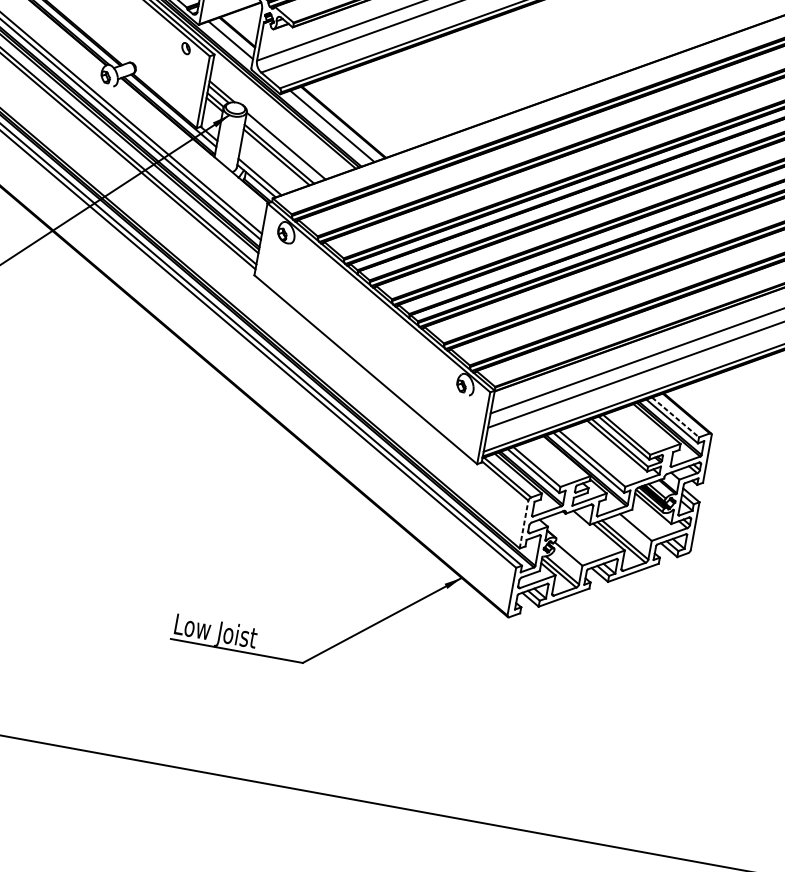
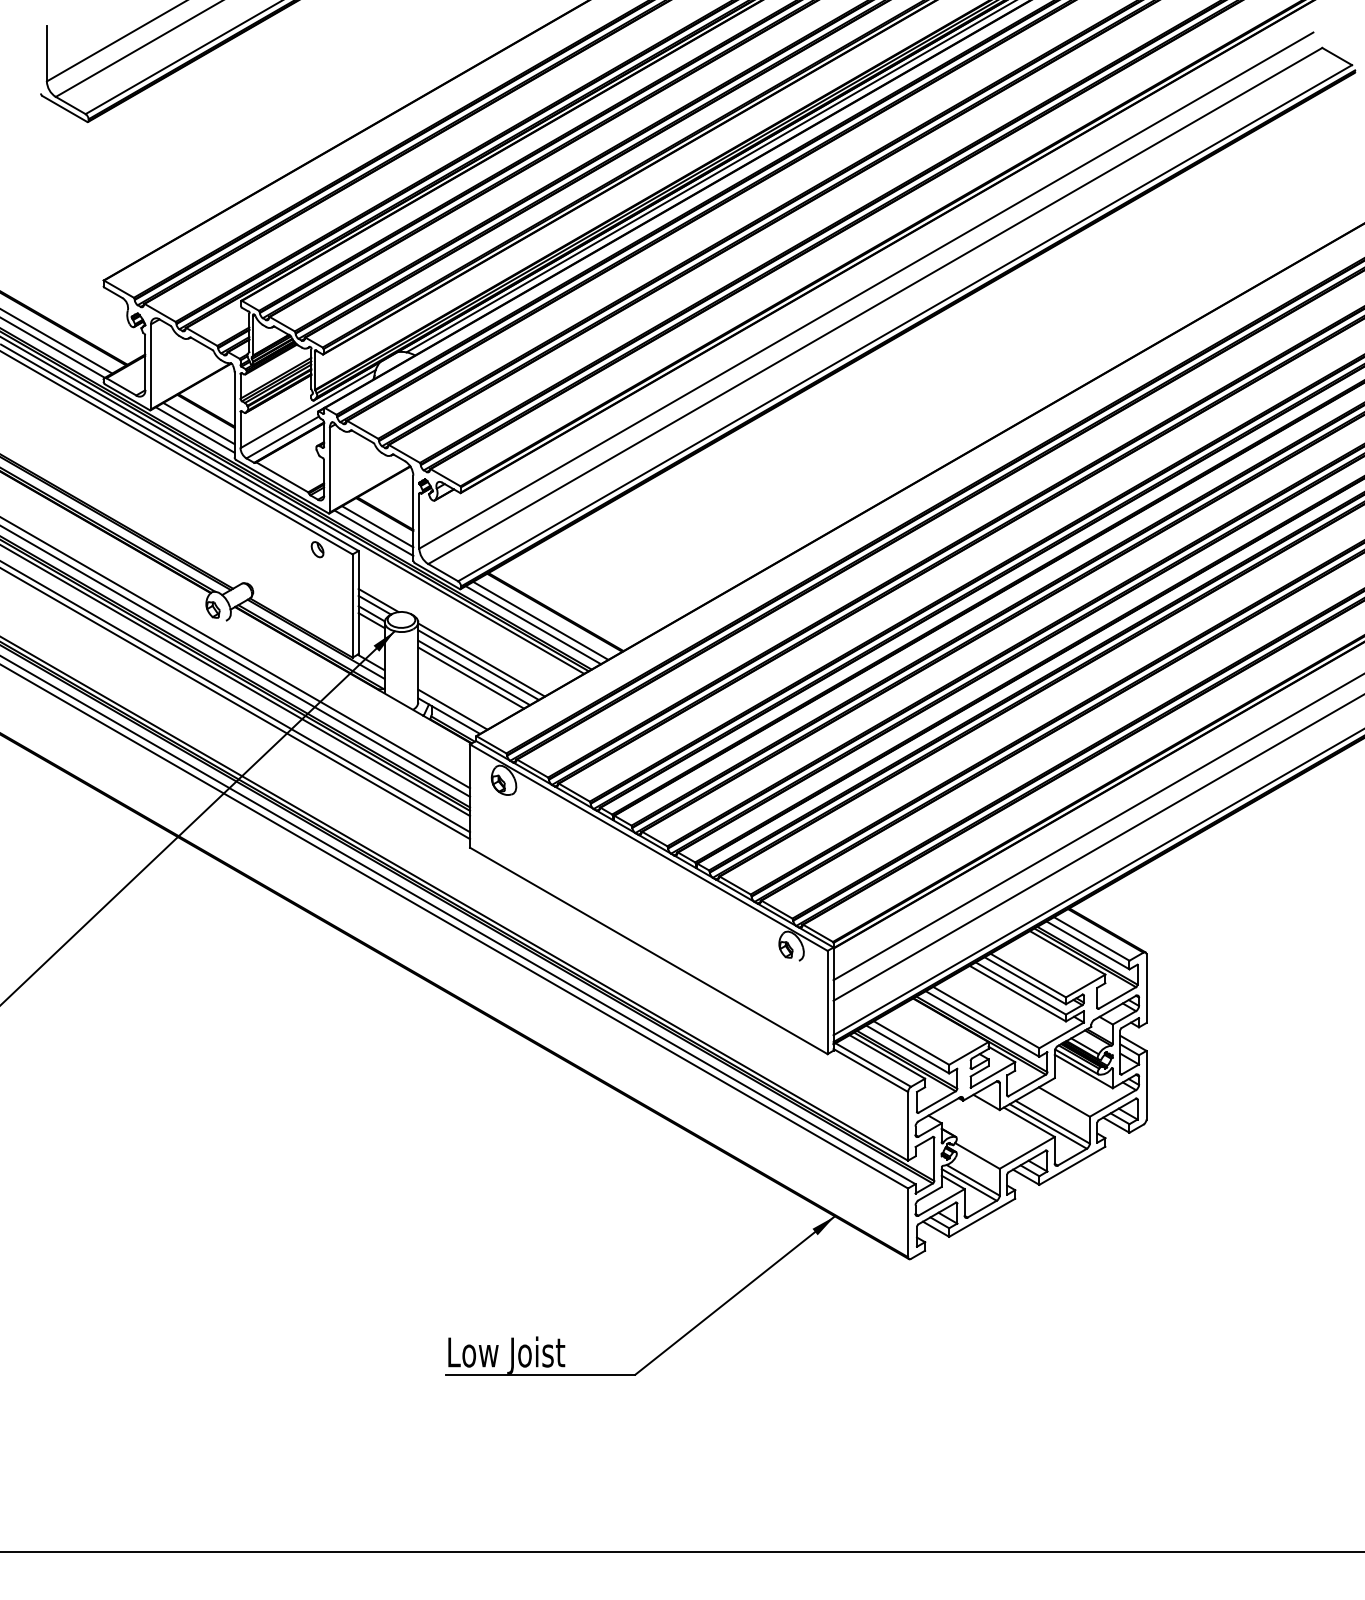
line: (227, 43) -> (373, 532), added
line: (326, 128) -> (532, 625), added
line: (283, 148) -> (478, 664), added
line: (676, 417) -> (1092, 939), dashed -> solid
line: (524, 524) -> (908, 1125), dashed -> solid

